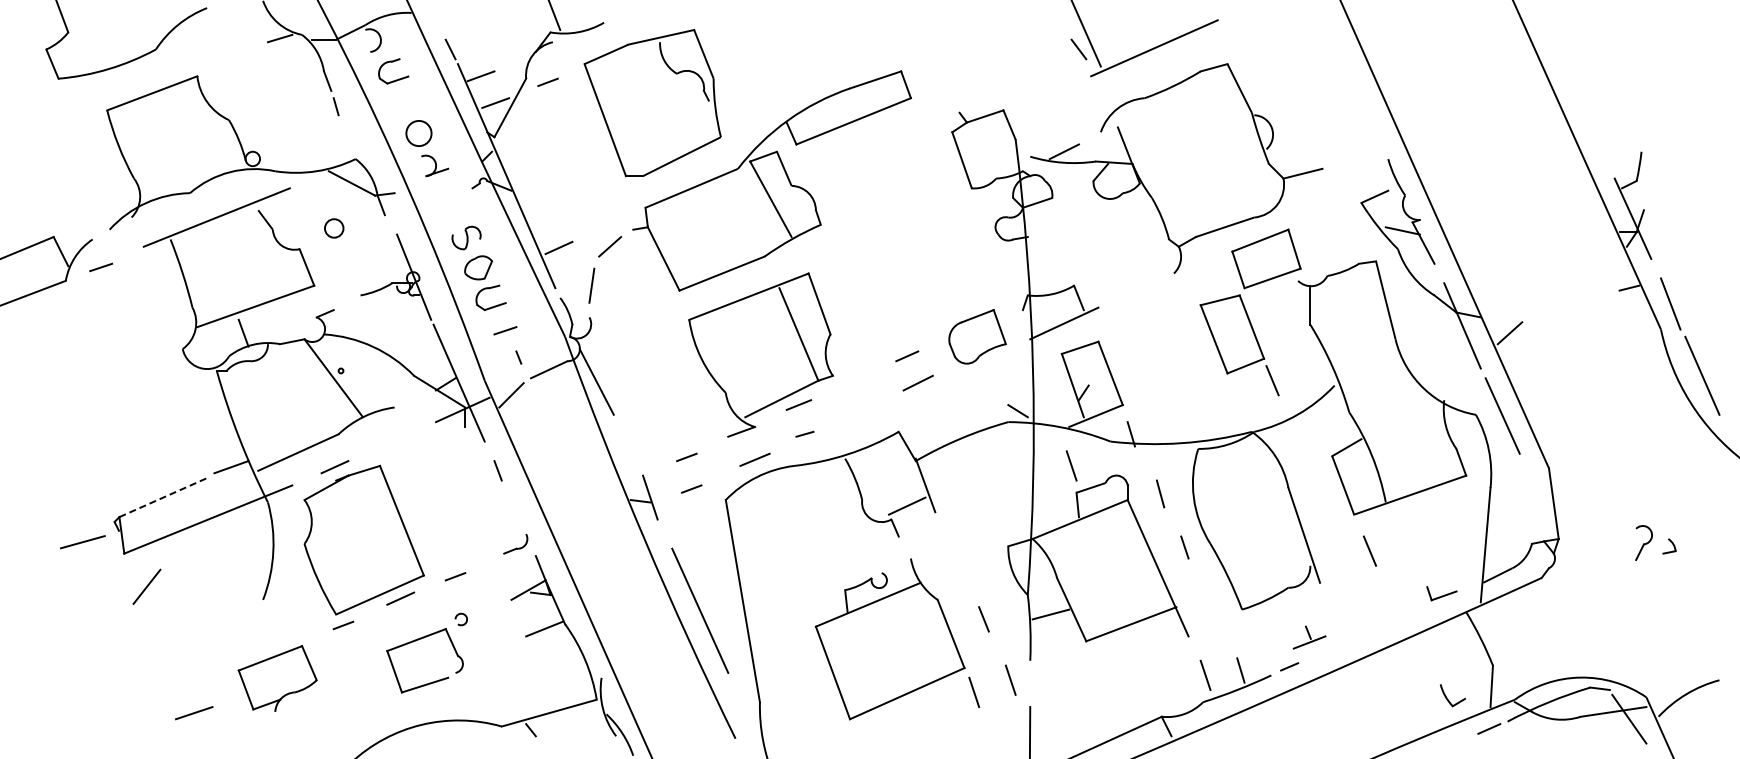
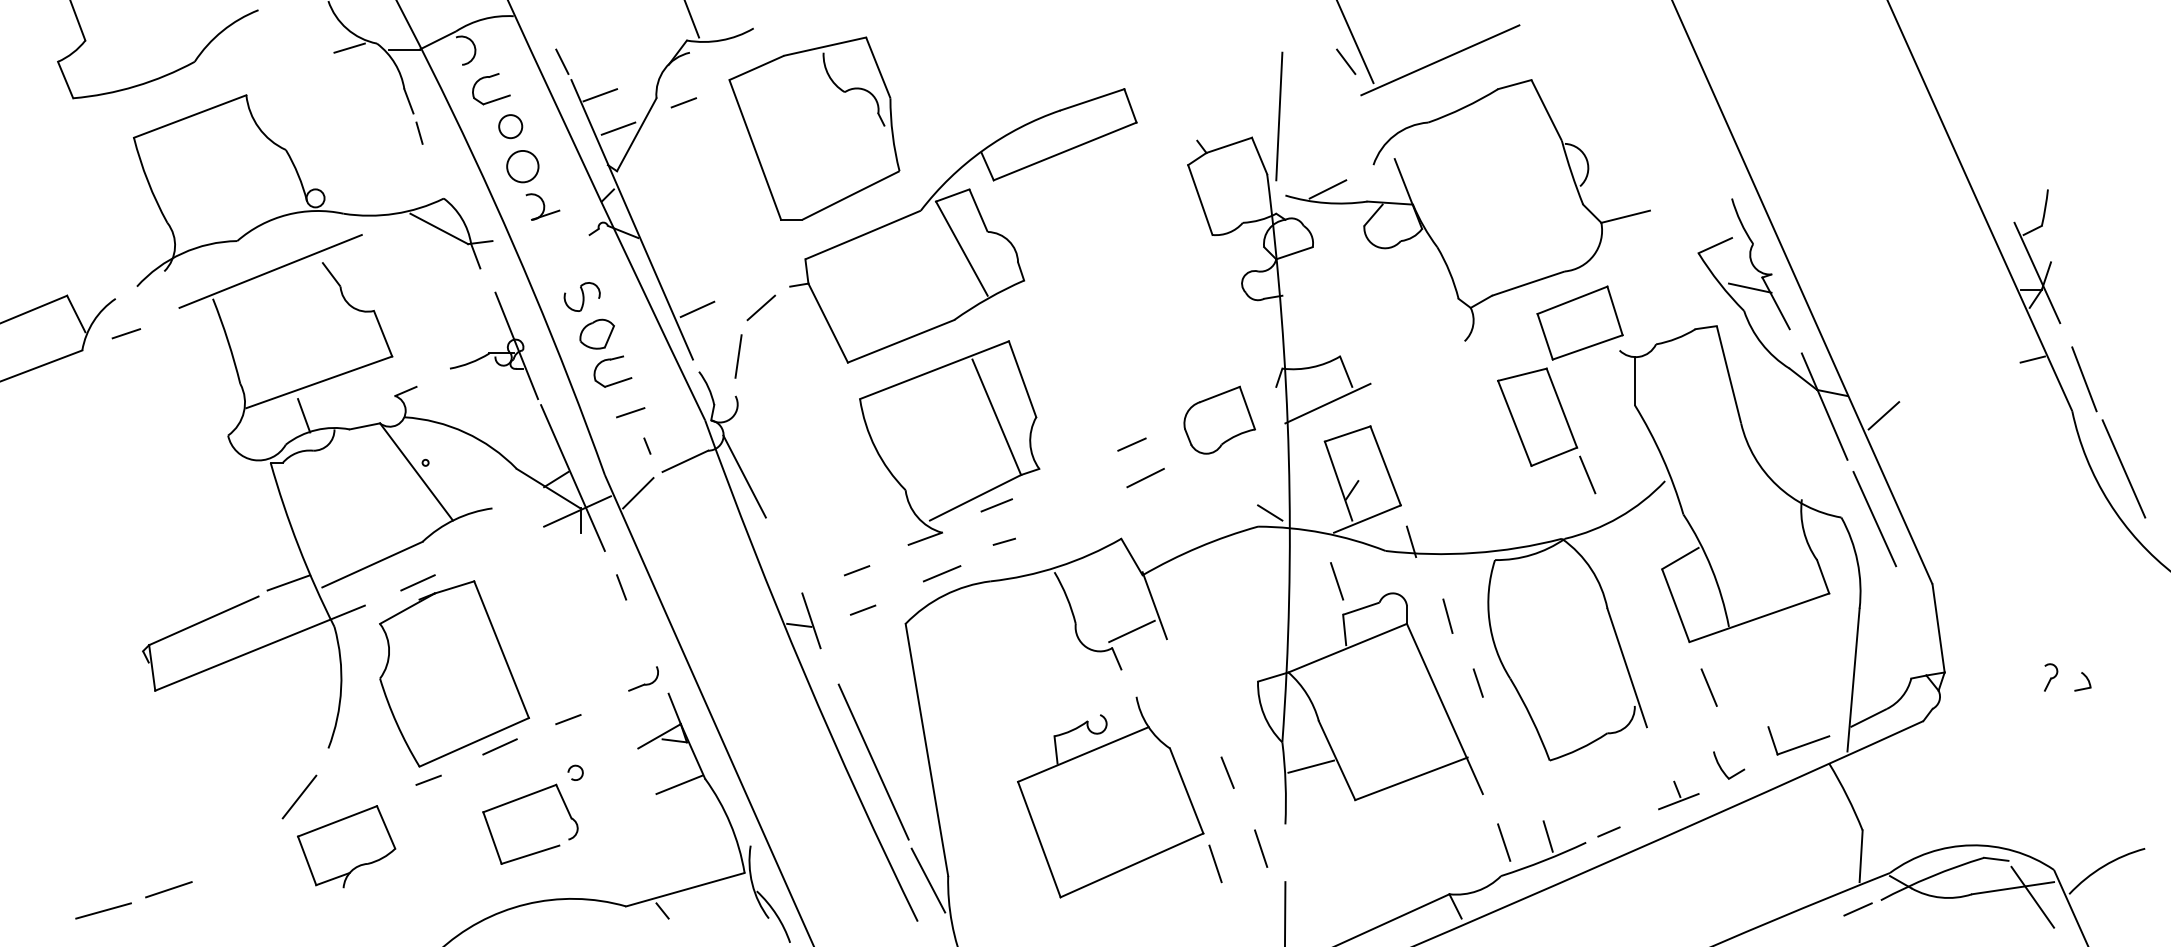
line: (1024, 93) -> (1278, 116), added
circle: (334, 228) -> (511, 126), moved
line: (163, 497) -> (204, 620), dashed -> solid
line: (82, 542) -> (103, 911), moved
part: (1643, 542) -> (2050, 676), size x0.62
line: (146, 586) -> (298, 796), moved
part: (1441, 593) -> (1798, 740), size x1.67
part: (1309, 637) -> (1678, 795), moved
part: (1452, 695) -> (1728, 765), moved
line: (743, 705) -> (927, 880), added
line: (194, 713) -> (169, 890), moved

